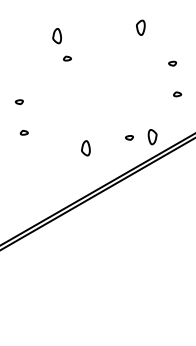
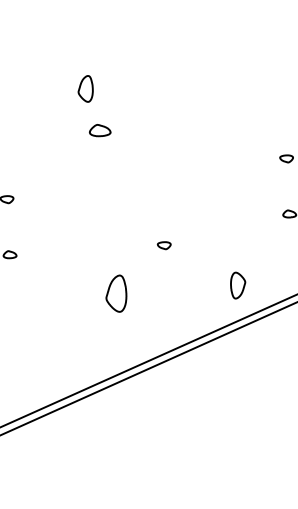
part: (140, 27) -> (235, 88), removed
part: (67, 58) -> (100, 130), size x1.6
part: (129, 137) -> (164, 244), moved
part: (85, 148) -> (116, 293), size x1.4

